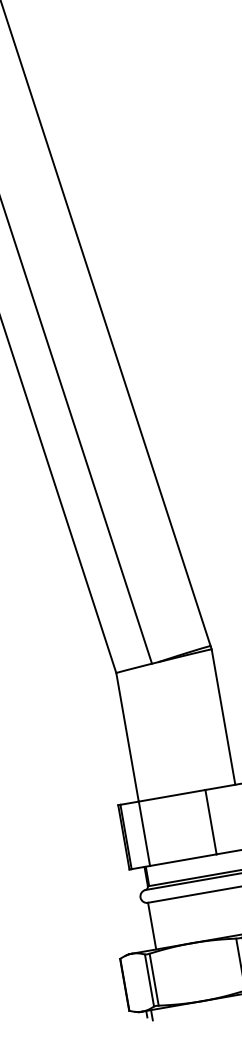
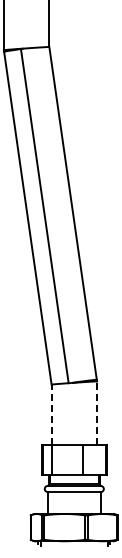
line: (224, 717) -> (97, 413), solid -> dashed
line: (127, 736) -> (51, 414), solid -> dashed

